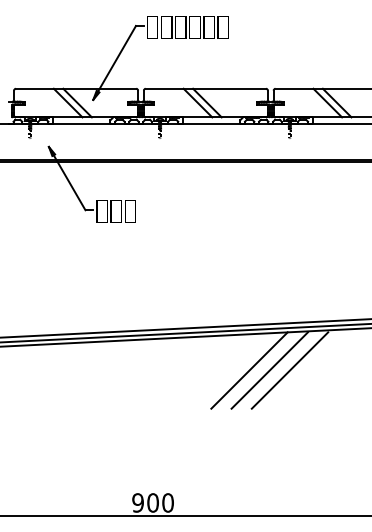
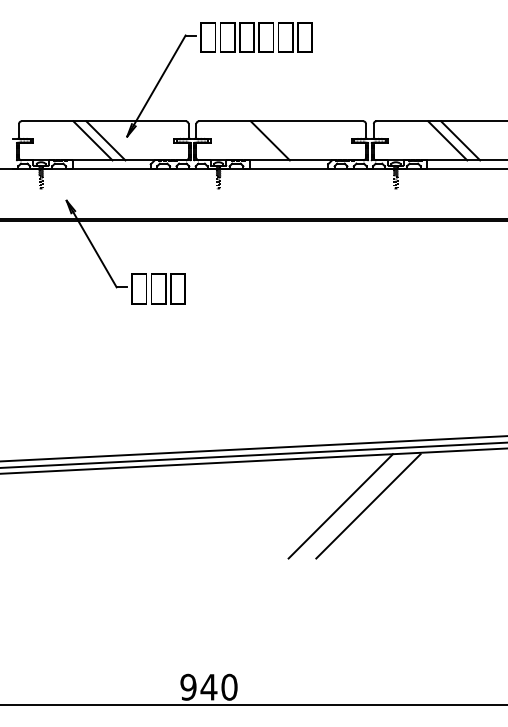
line: (206, 102) -> (282, 140), removed
line: (289, 370) -> (395, 506), removed
text: (152, 502) -> (208, 686), 900 -> 940

